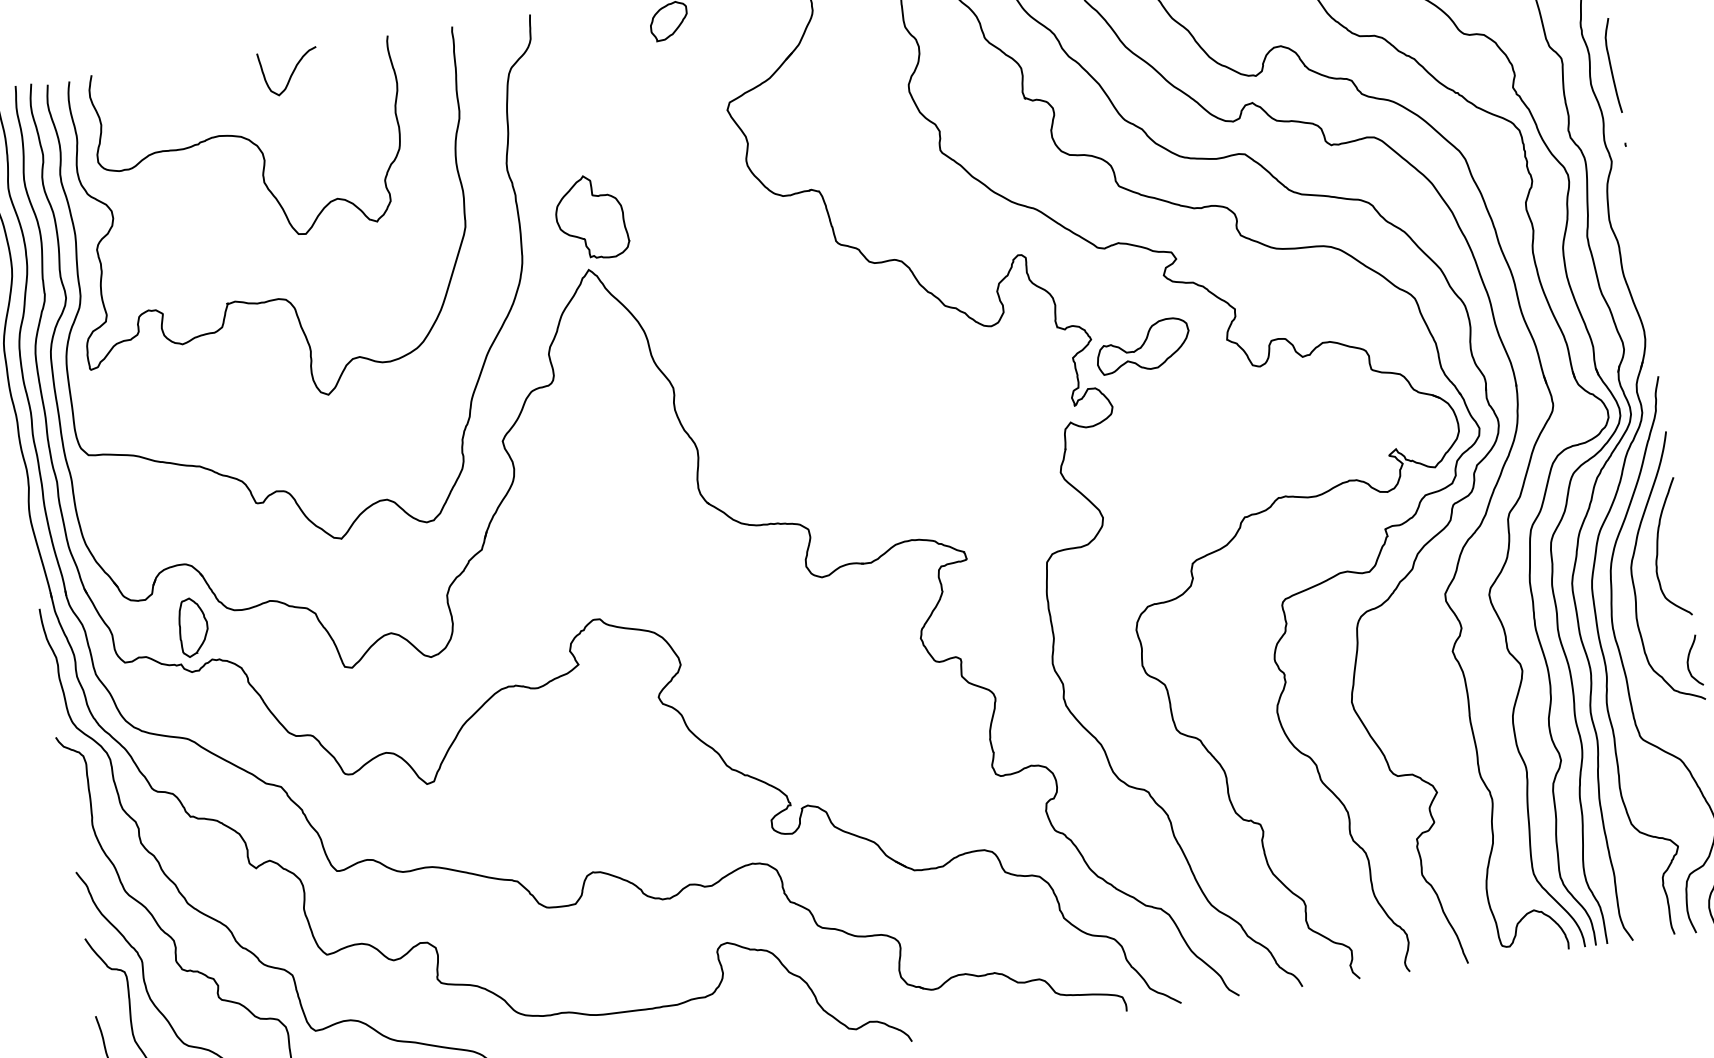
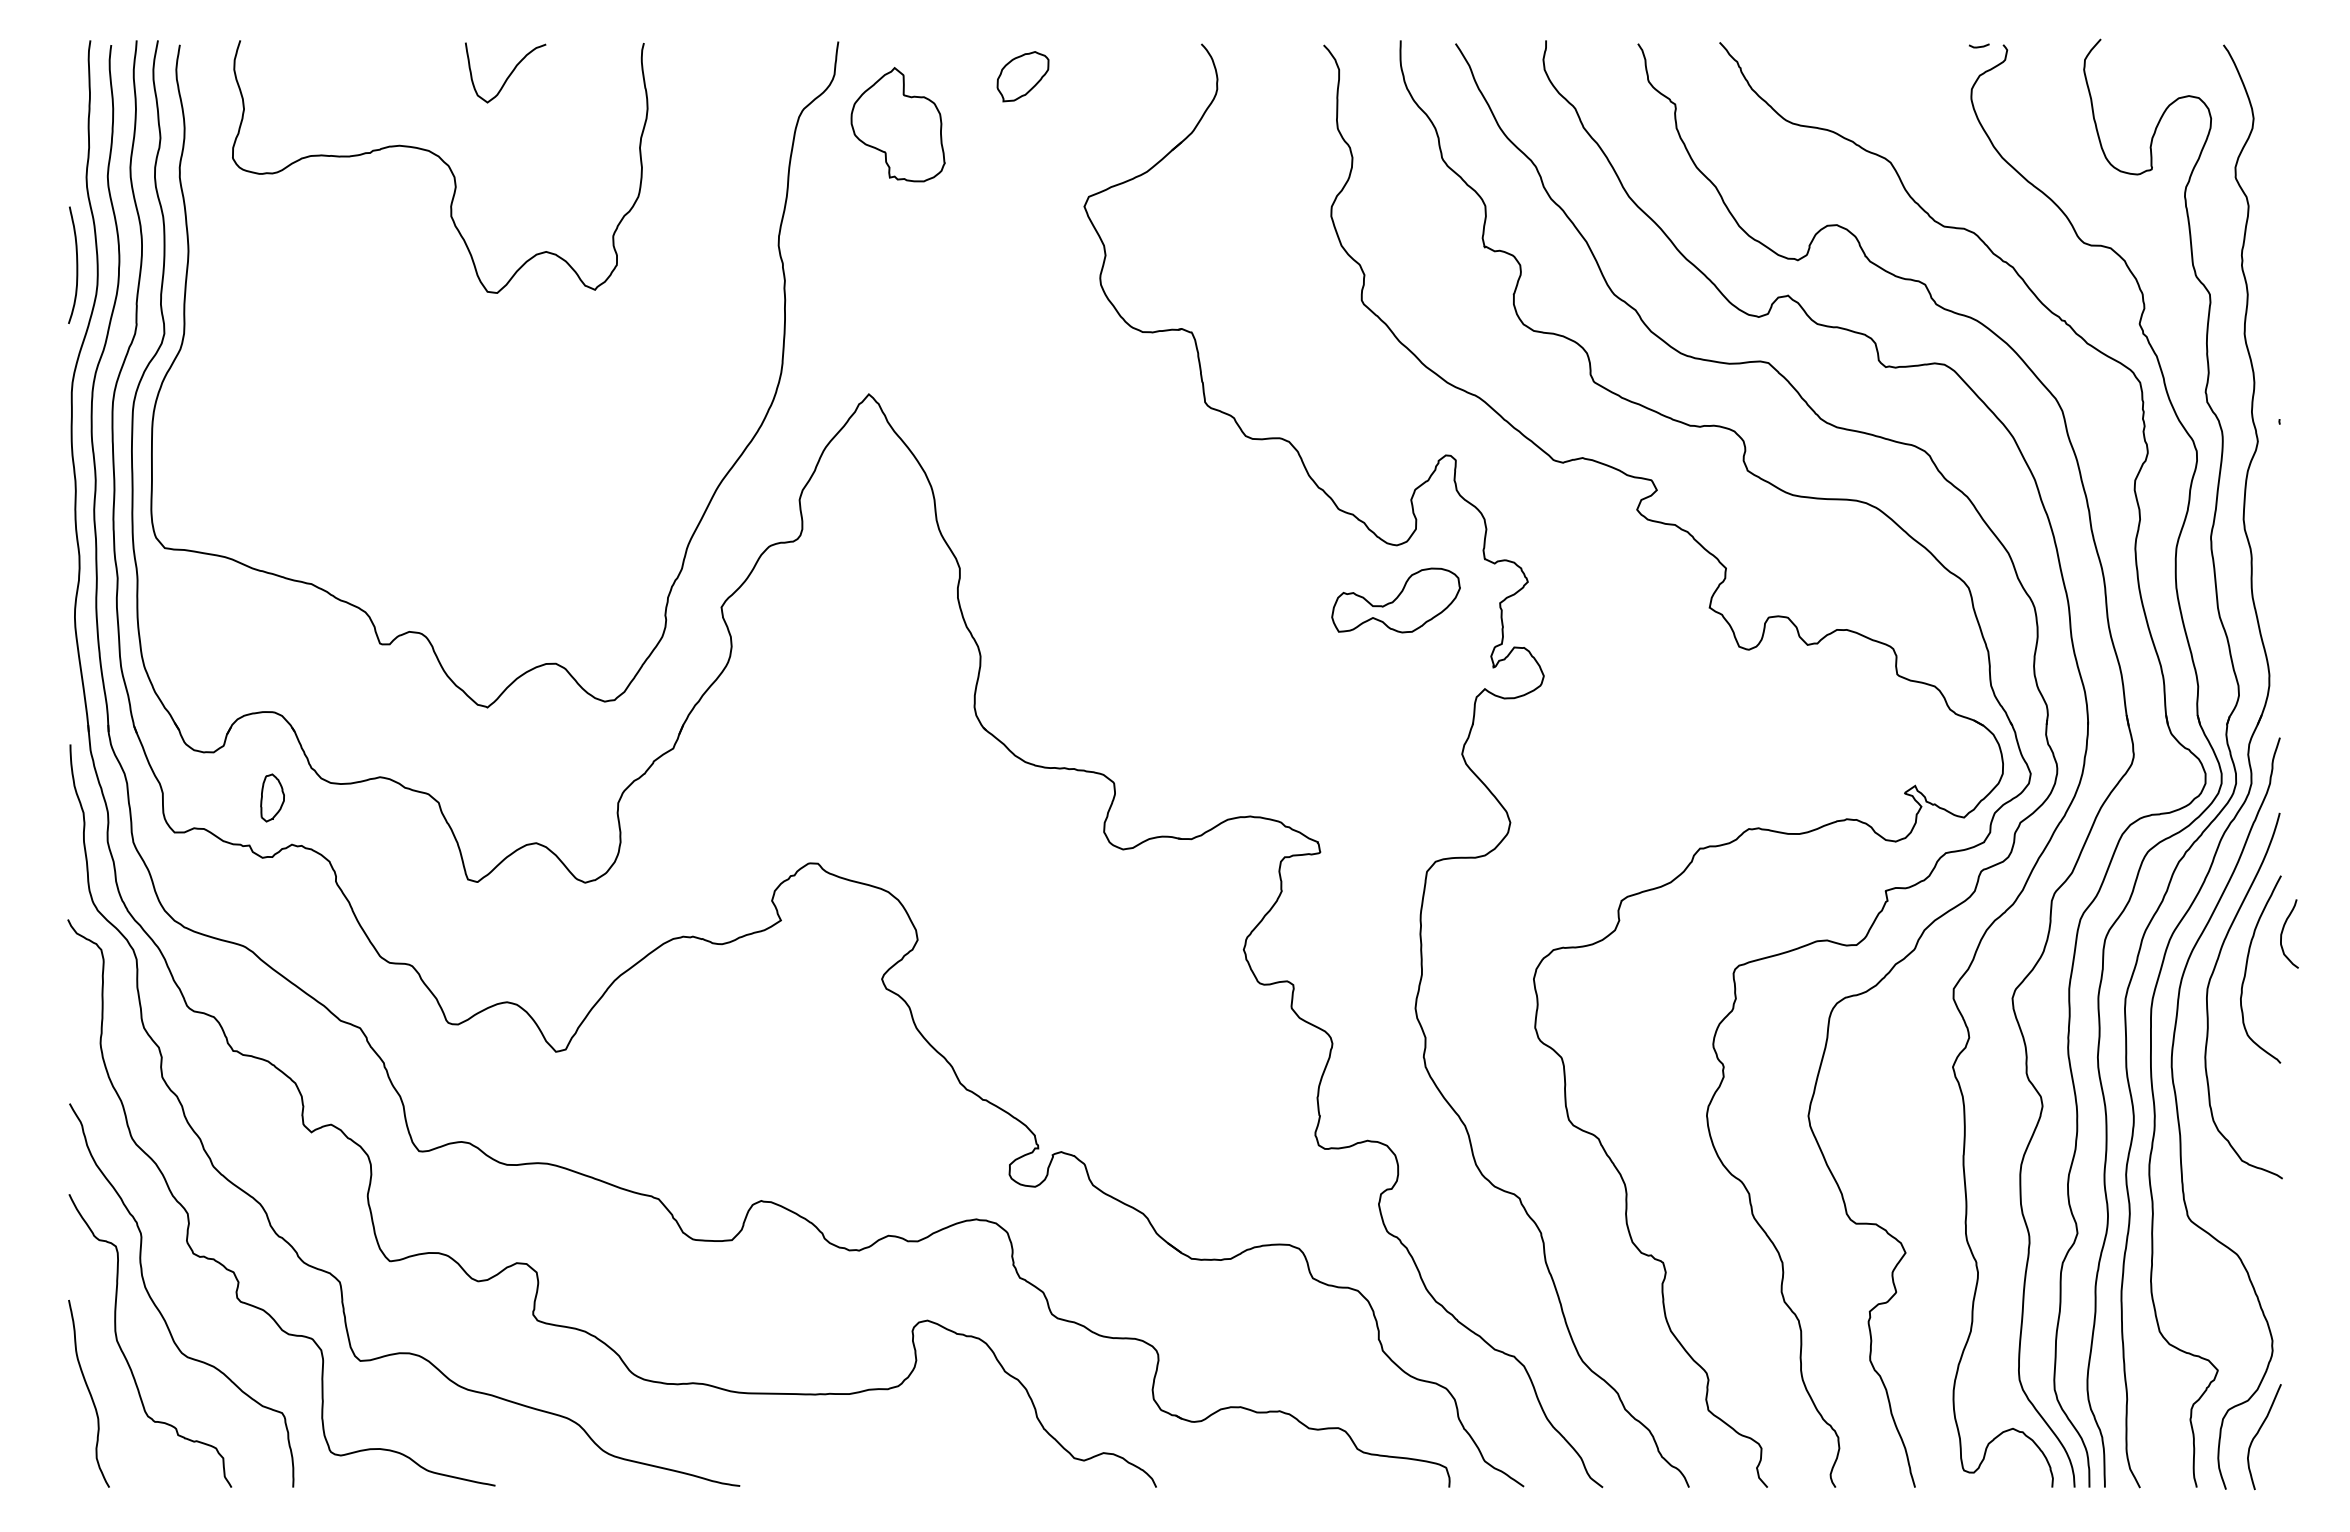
curve: (1611, 65) -> (2275, 313), removed
part: (590, 217) -> (897, 124), moved
curve: (280, 298) -> (451, 374), removed
part: (1142, 346) -> (1395, 600), moved
part: (193, 626) -> (272, 797), size x0.6
curve: (1688, 659) -> (2283, 931), moved

